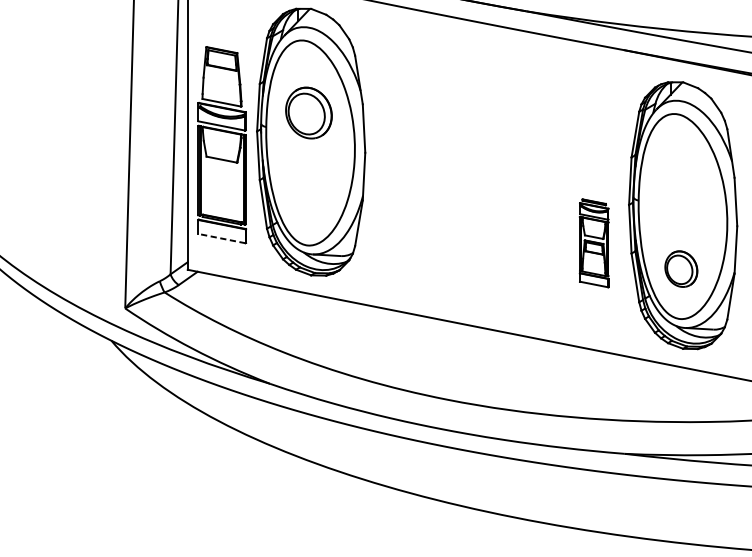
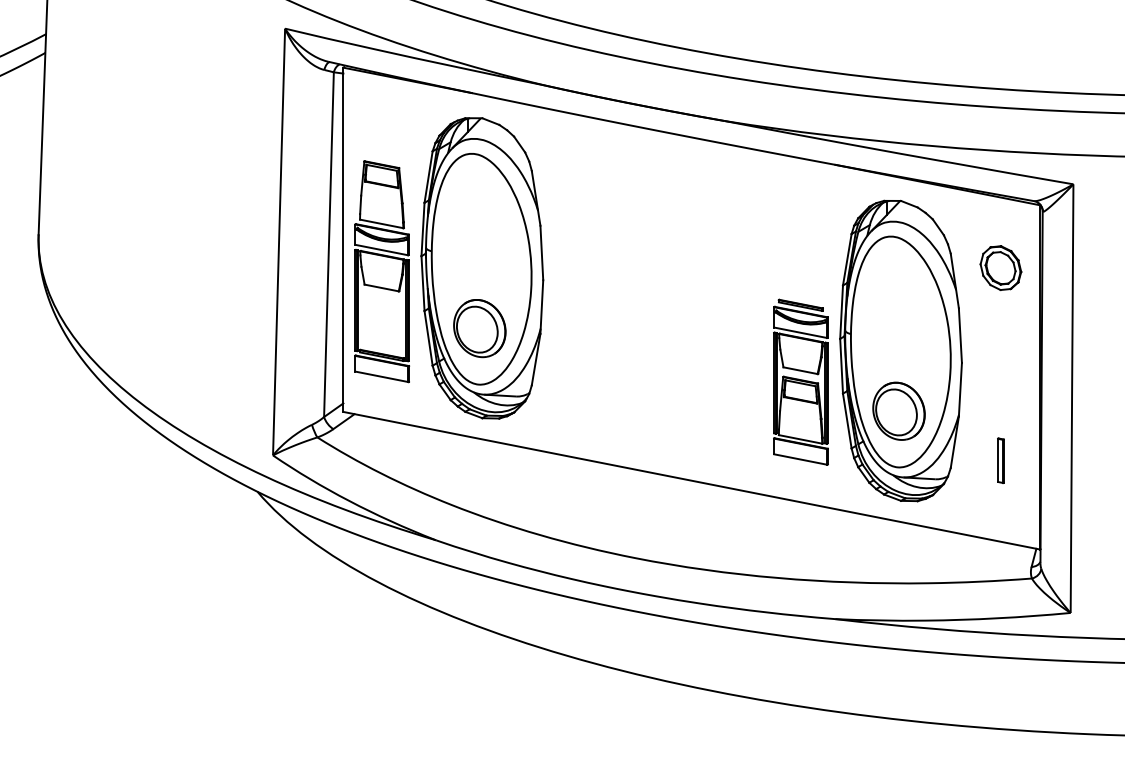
part: (308, 113) -> (479, 328), moved
line: (221, 238) -> (381, 376), dashed -> solid
part: (593, 242) -> (800, 381), size x1.67
part: (680, 268) -> (898, 410), size x1.43

